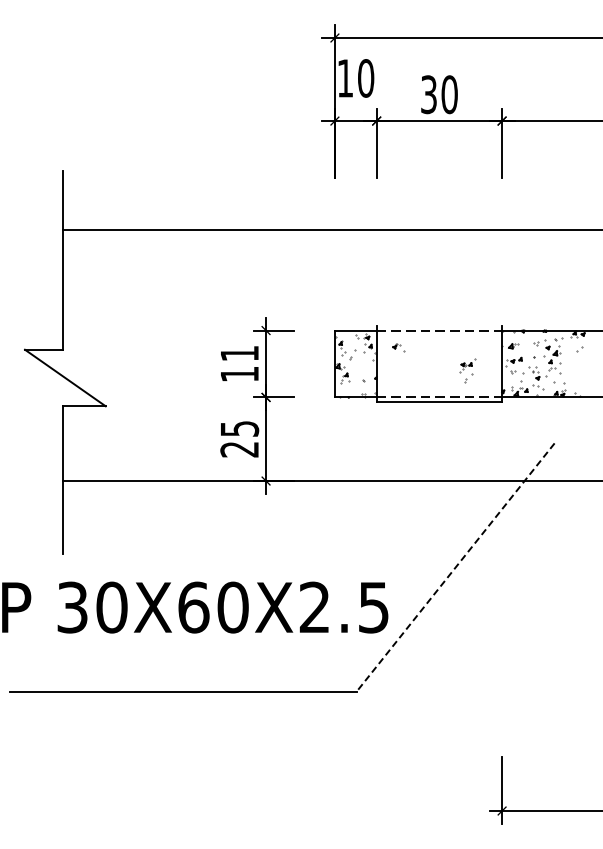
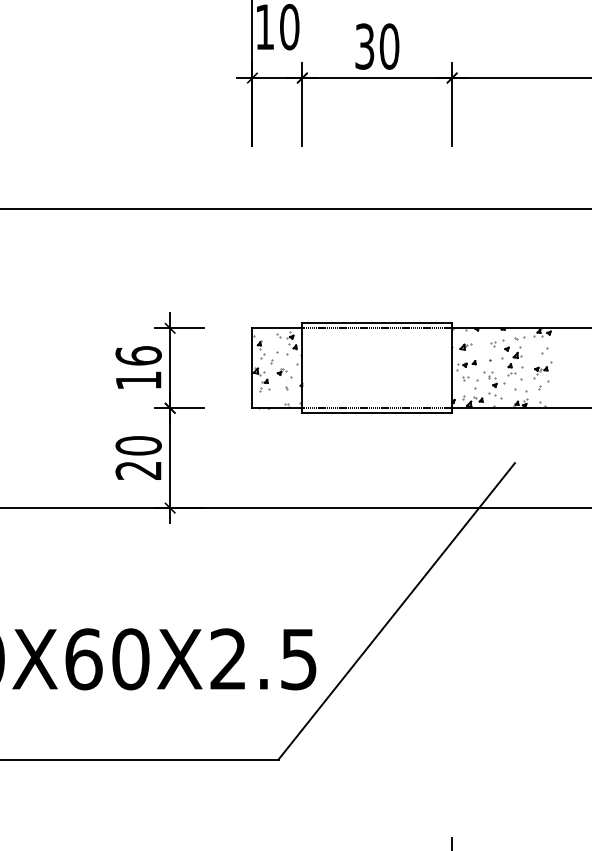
line: (439, 326) -> (377, 323), added
part: (398, 347) -> (284, 373), moved
text: (239, 353) -> (138, 355), 11 -> 16
part: (467, 370) -> (542, 376), moved
text: (239, 428) -> (138, 445), 25 -> 20
line: (455, 567) -> (396, 611), dashed -> solid

